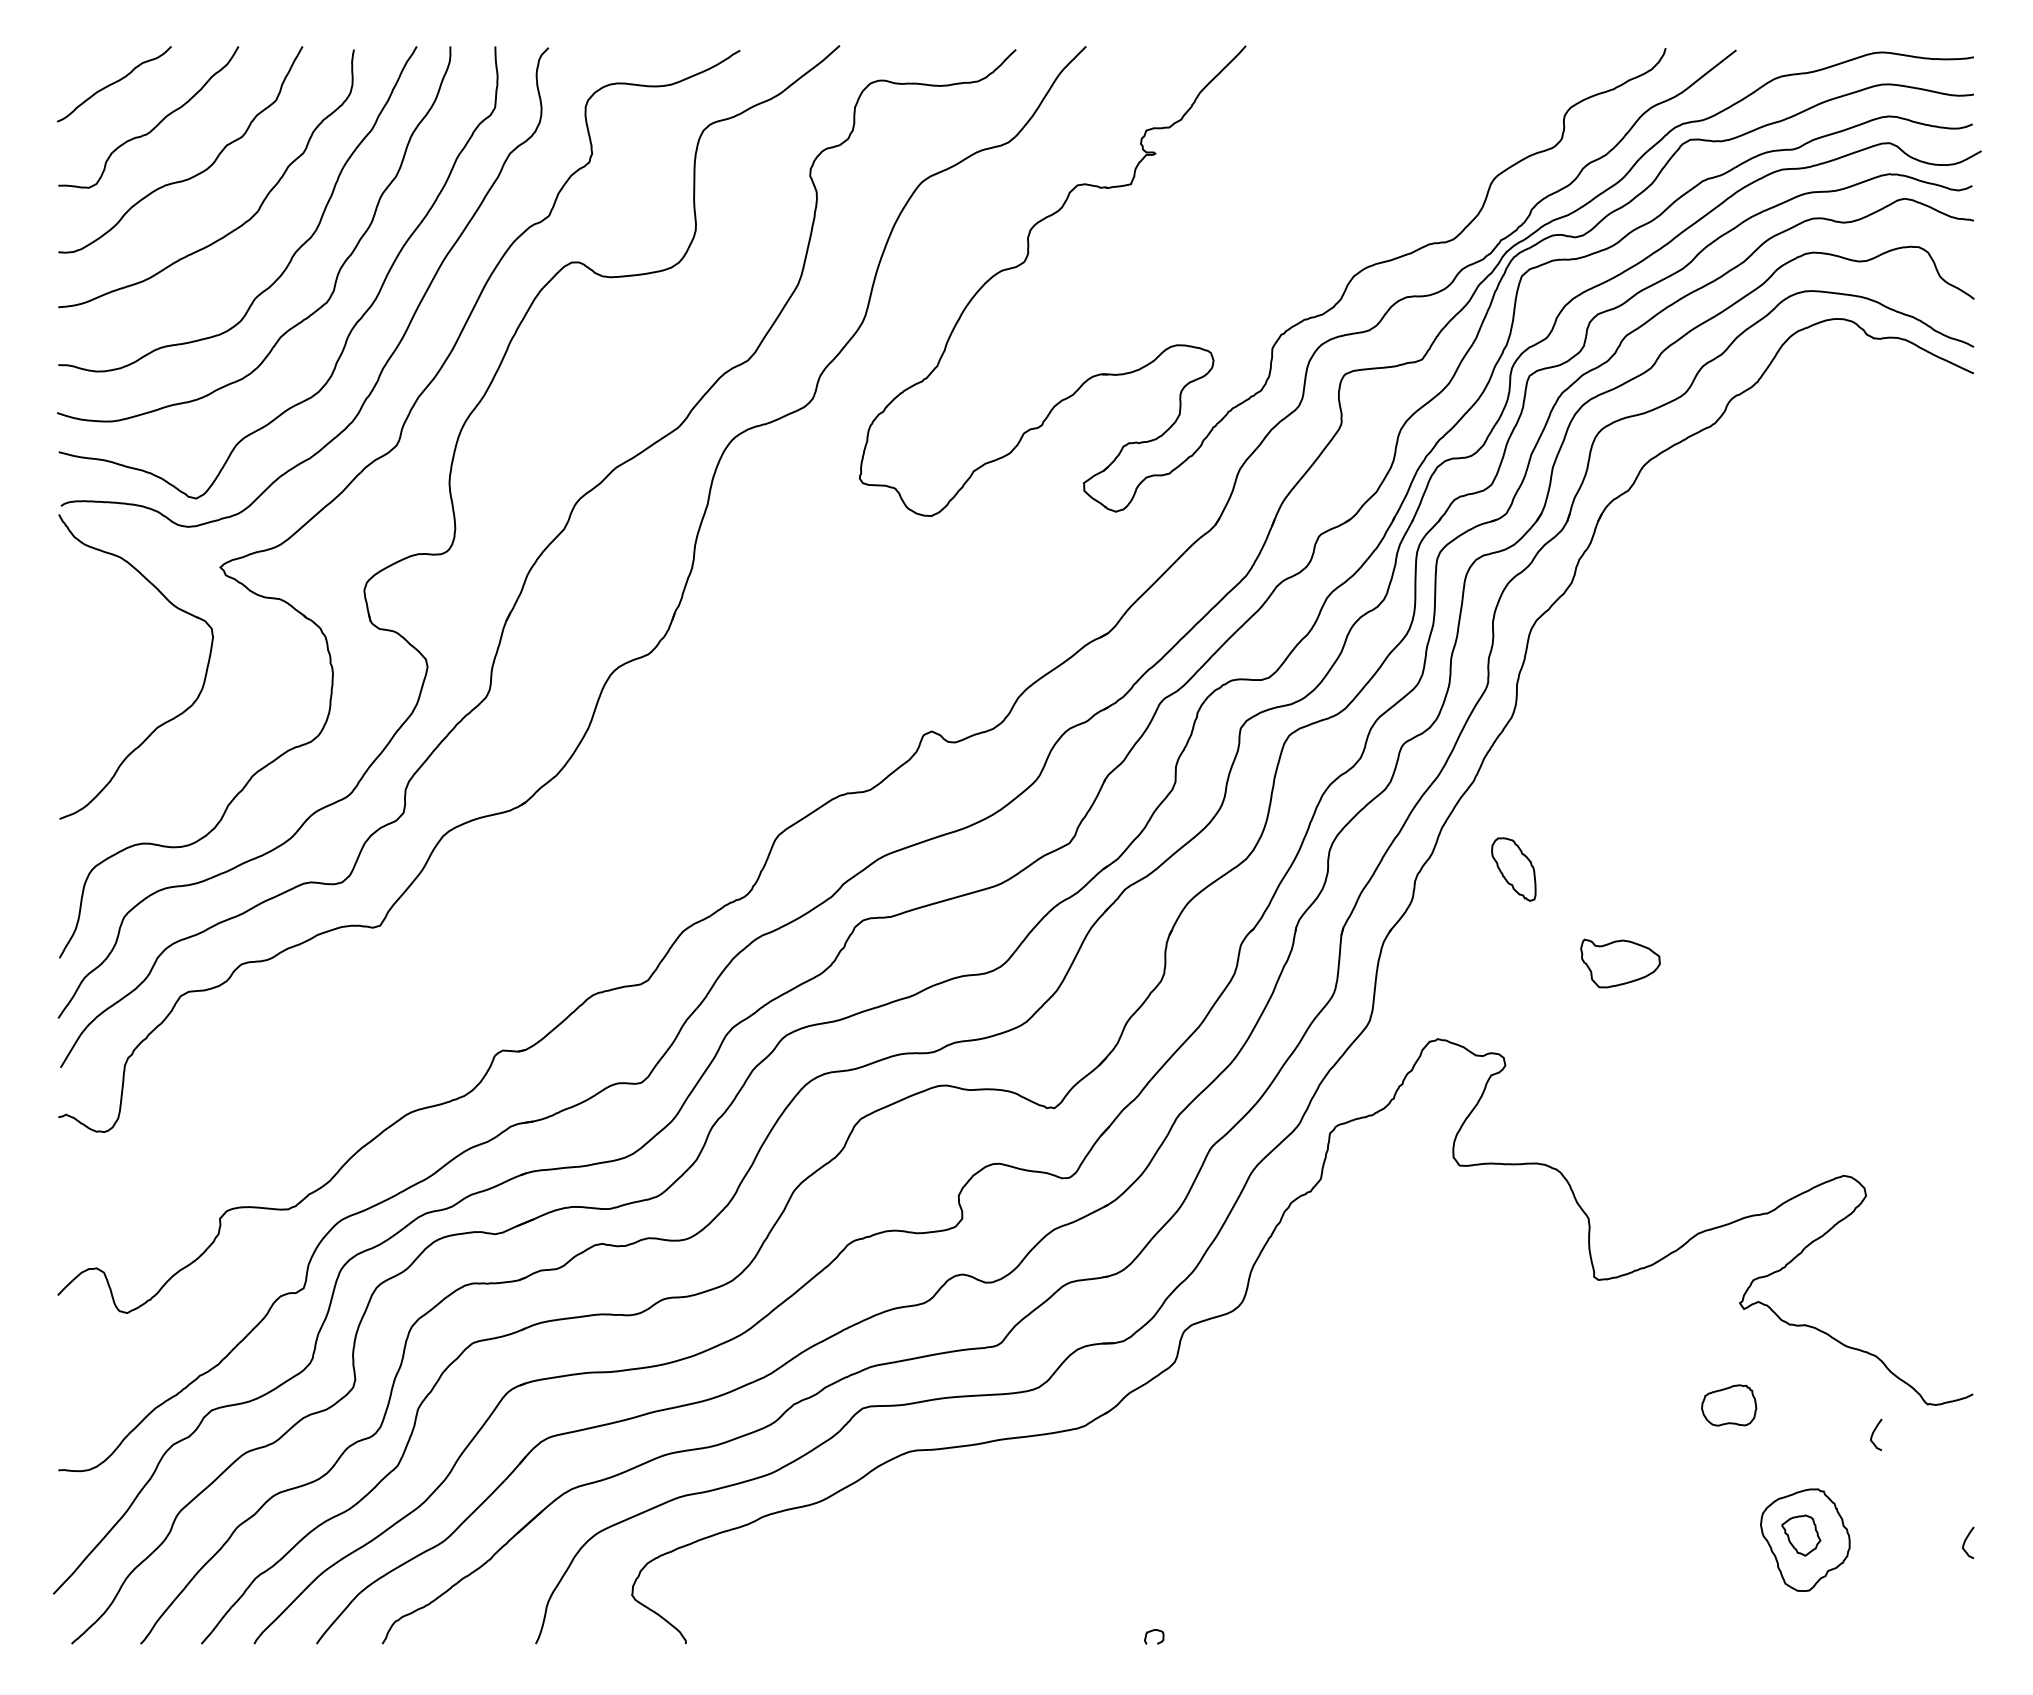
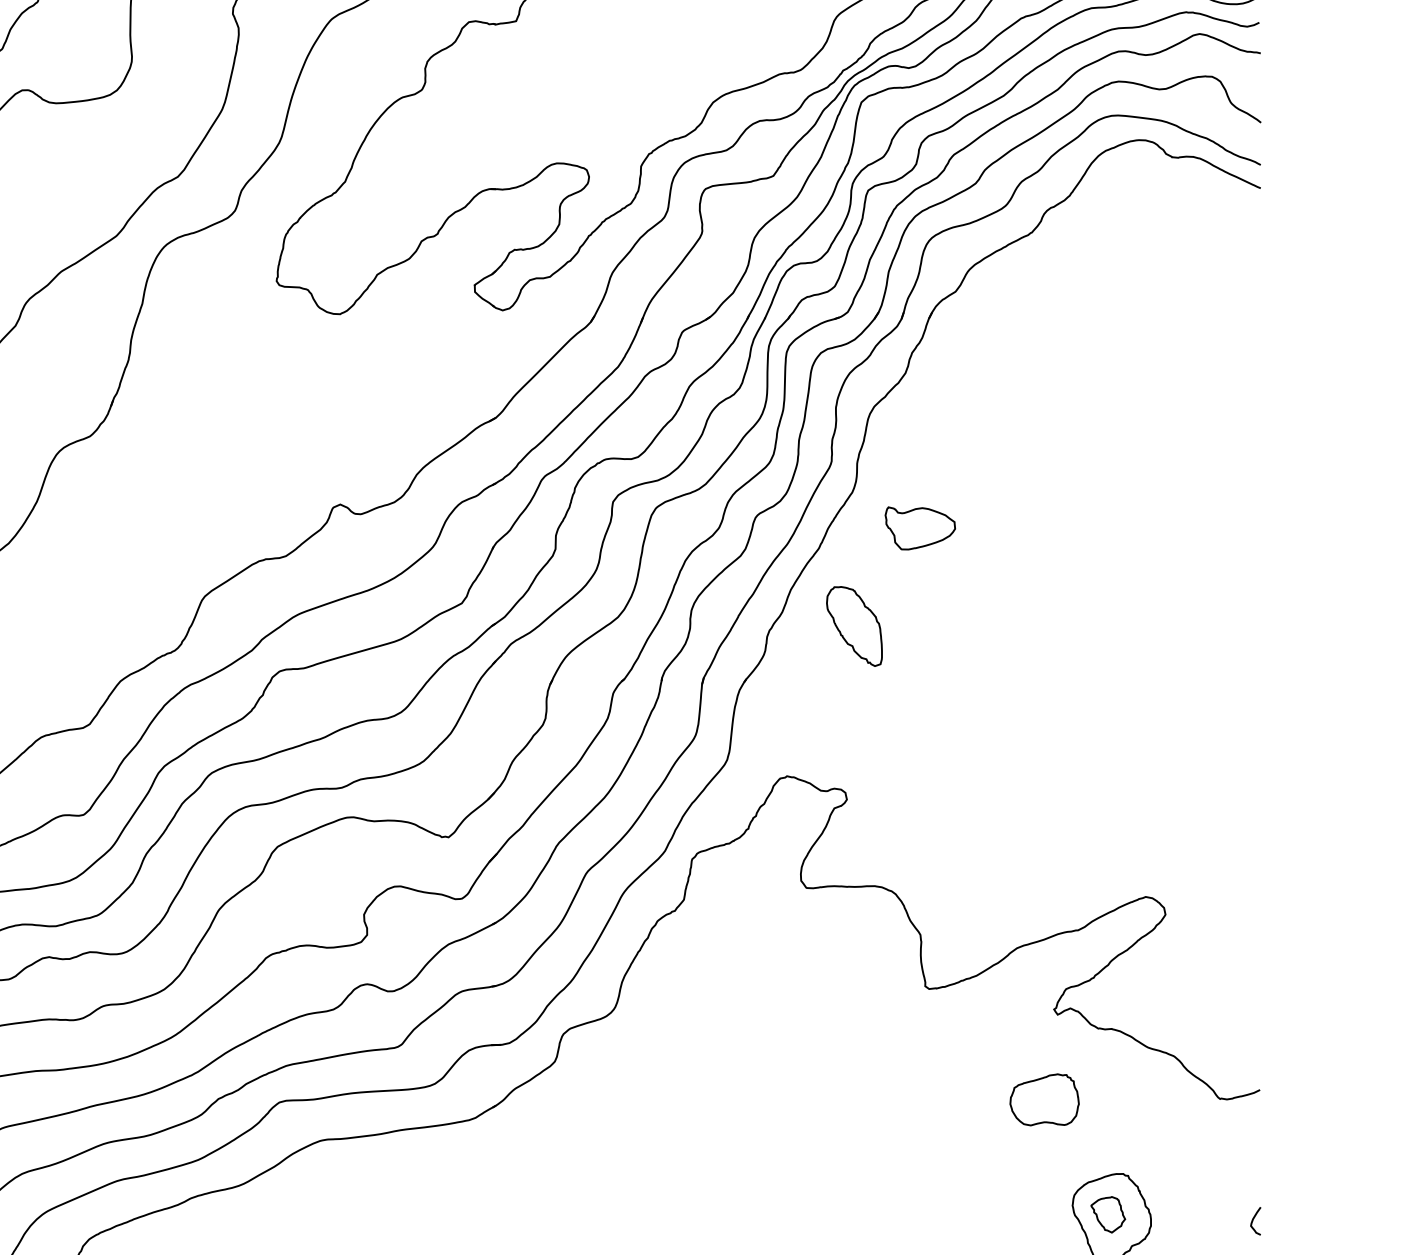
part: (1513, 869) -> (854, 626), size x1.43
part: (1620, 963) -> (920, 528), moved
part: (1728, 1405) -> (1043, 1099), size x1.43
curve: (1874, 1432) -> (1172, 1123), removed

